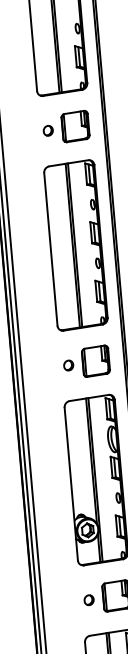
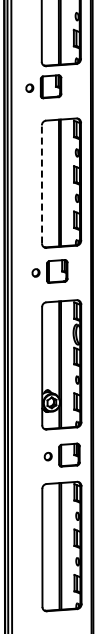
part: (65, 127) -> (43, 86), moved
line: (50, 249) -> (41, 184), solid -> dashed
part: (85, 362) -> (49, 271), moved

